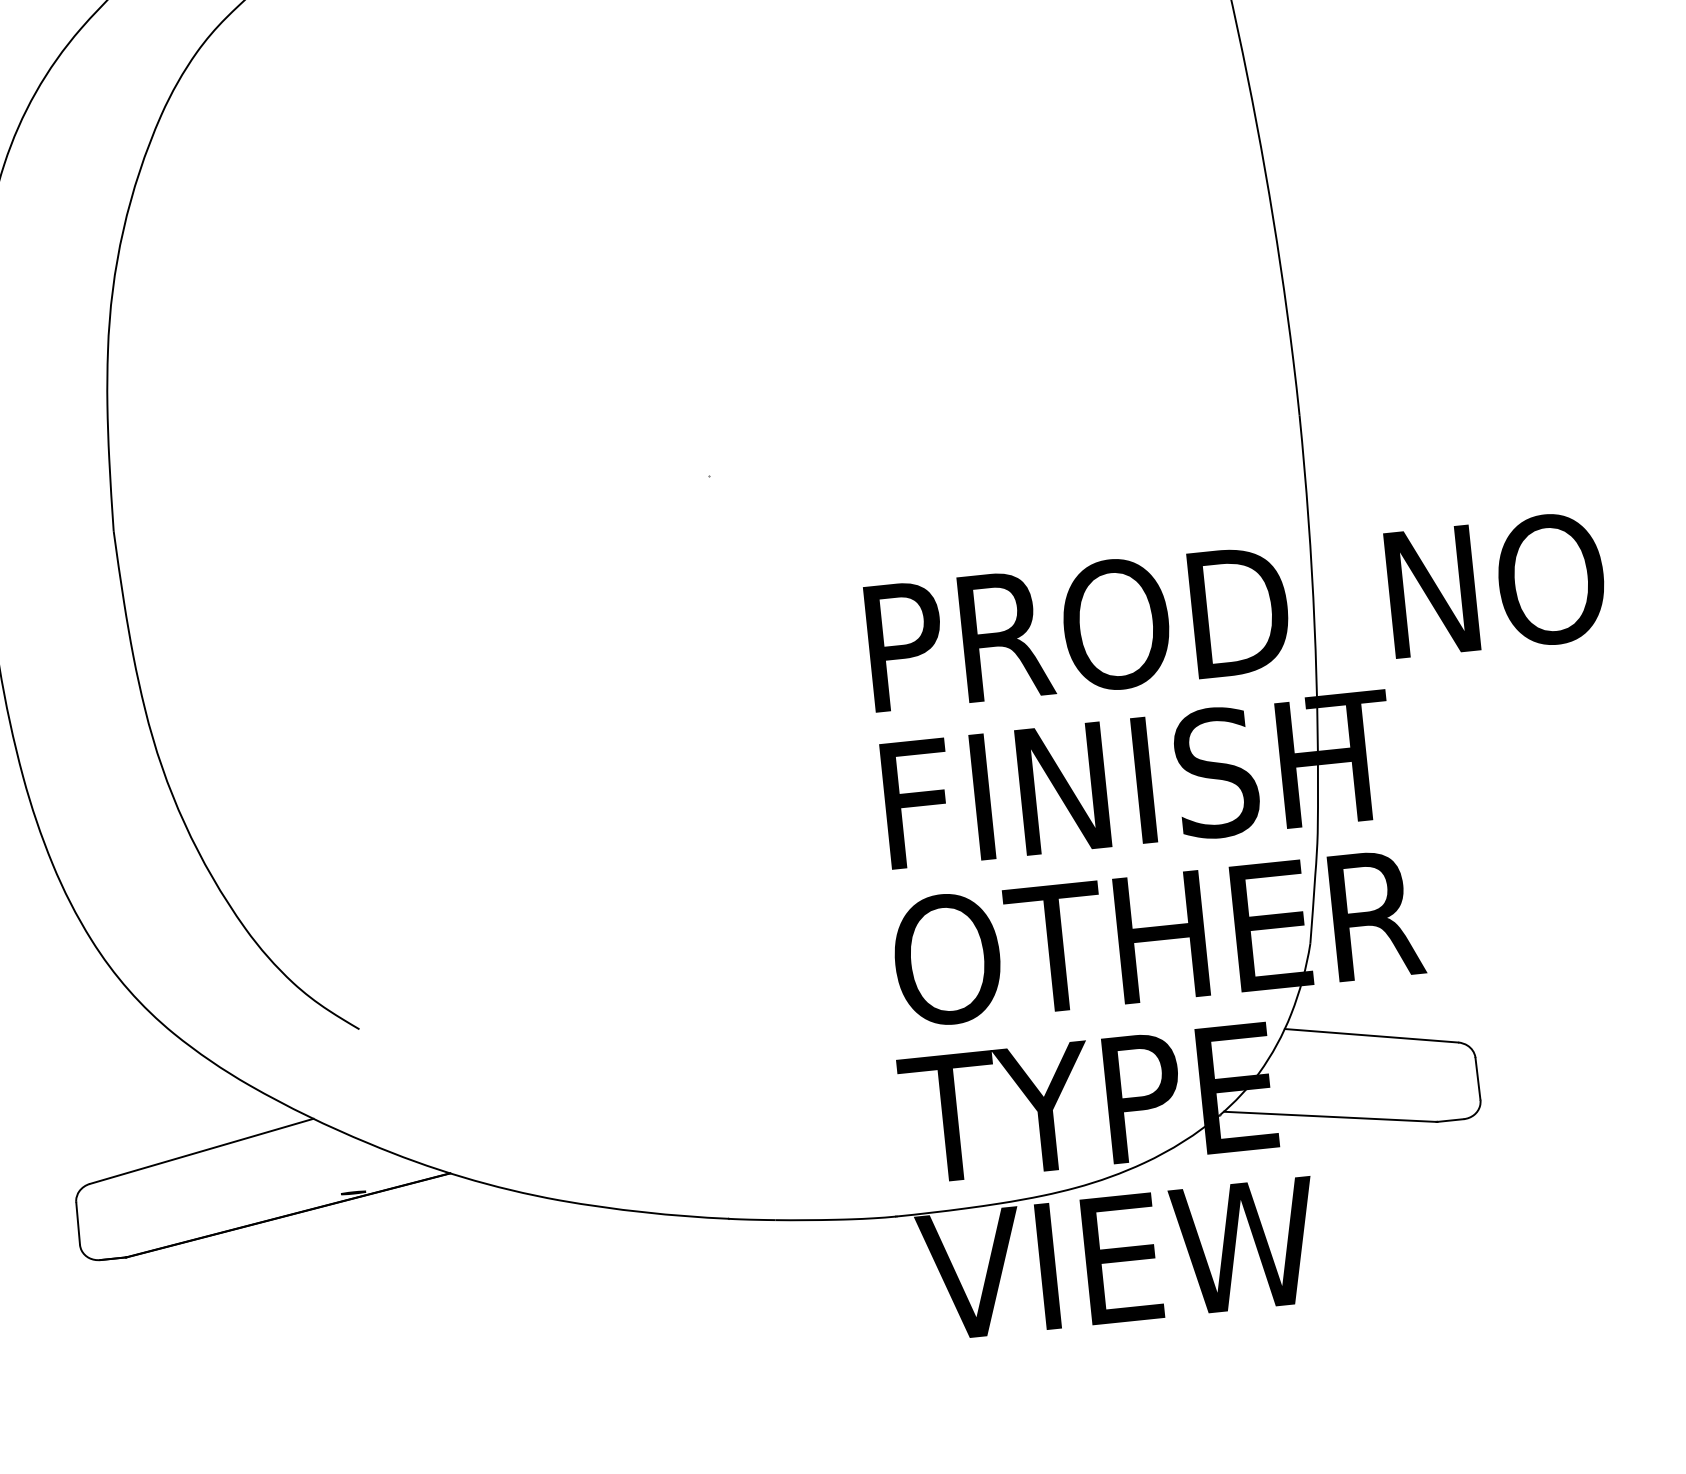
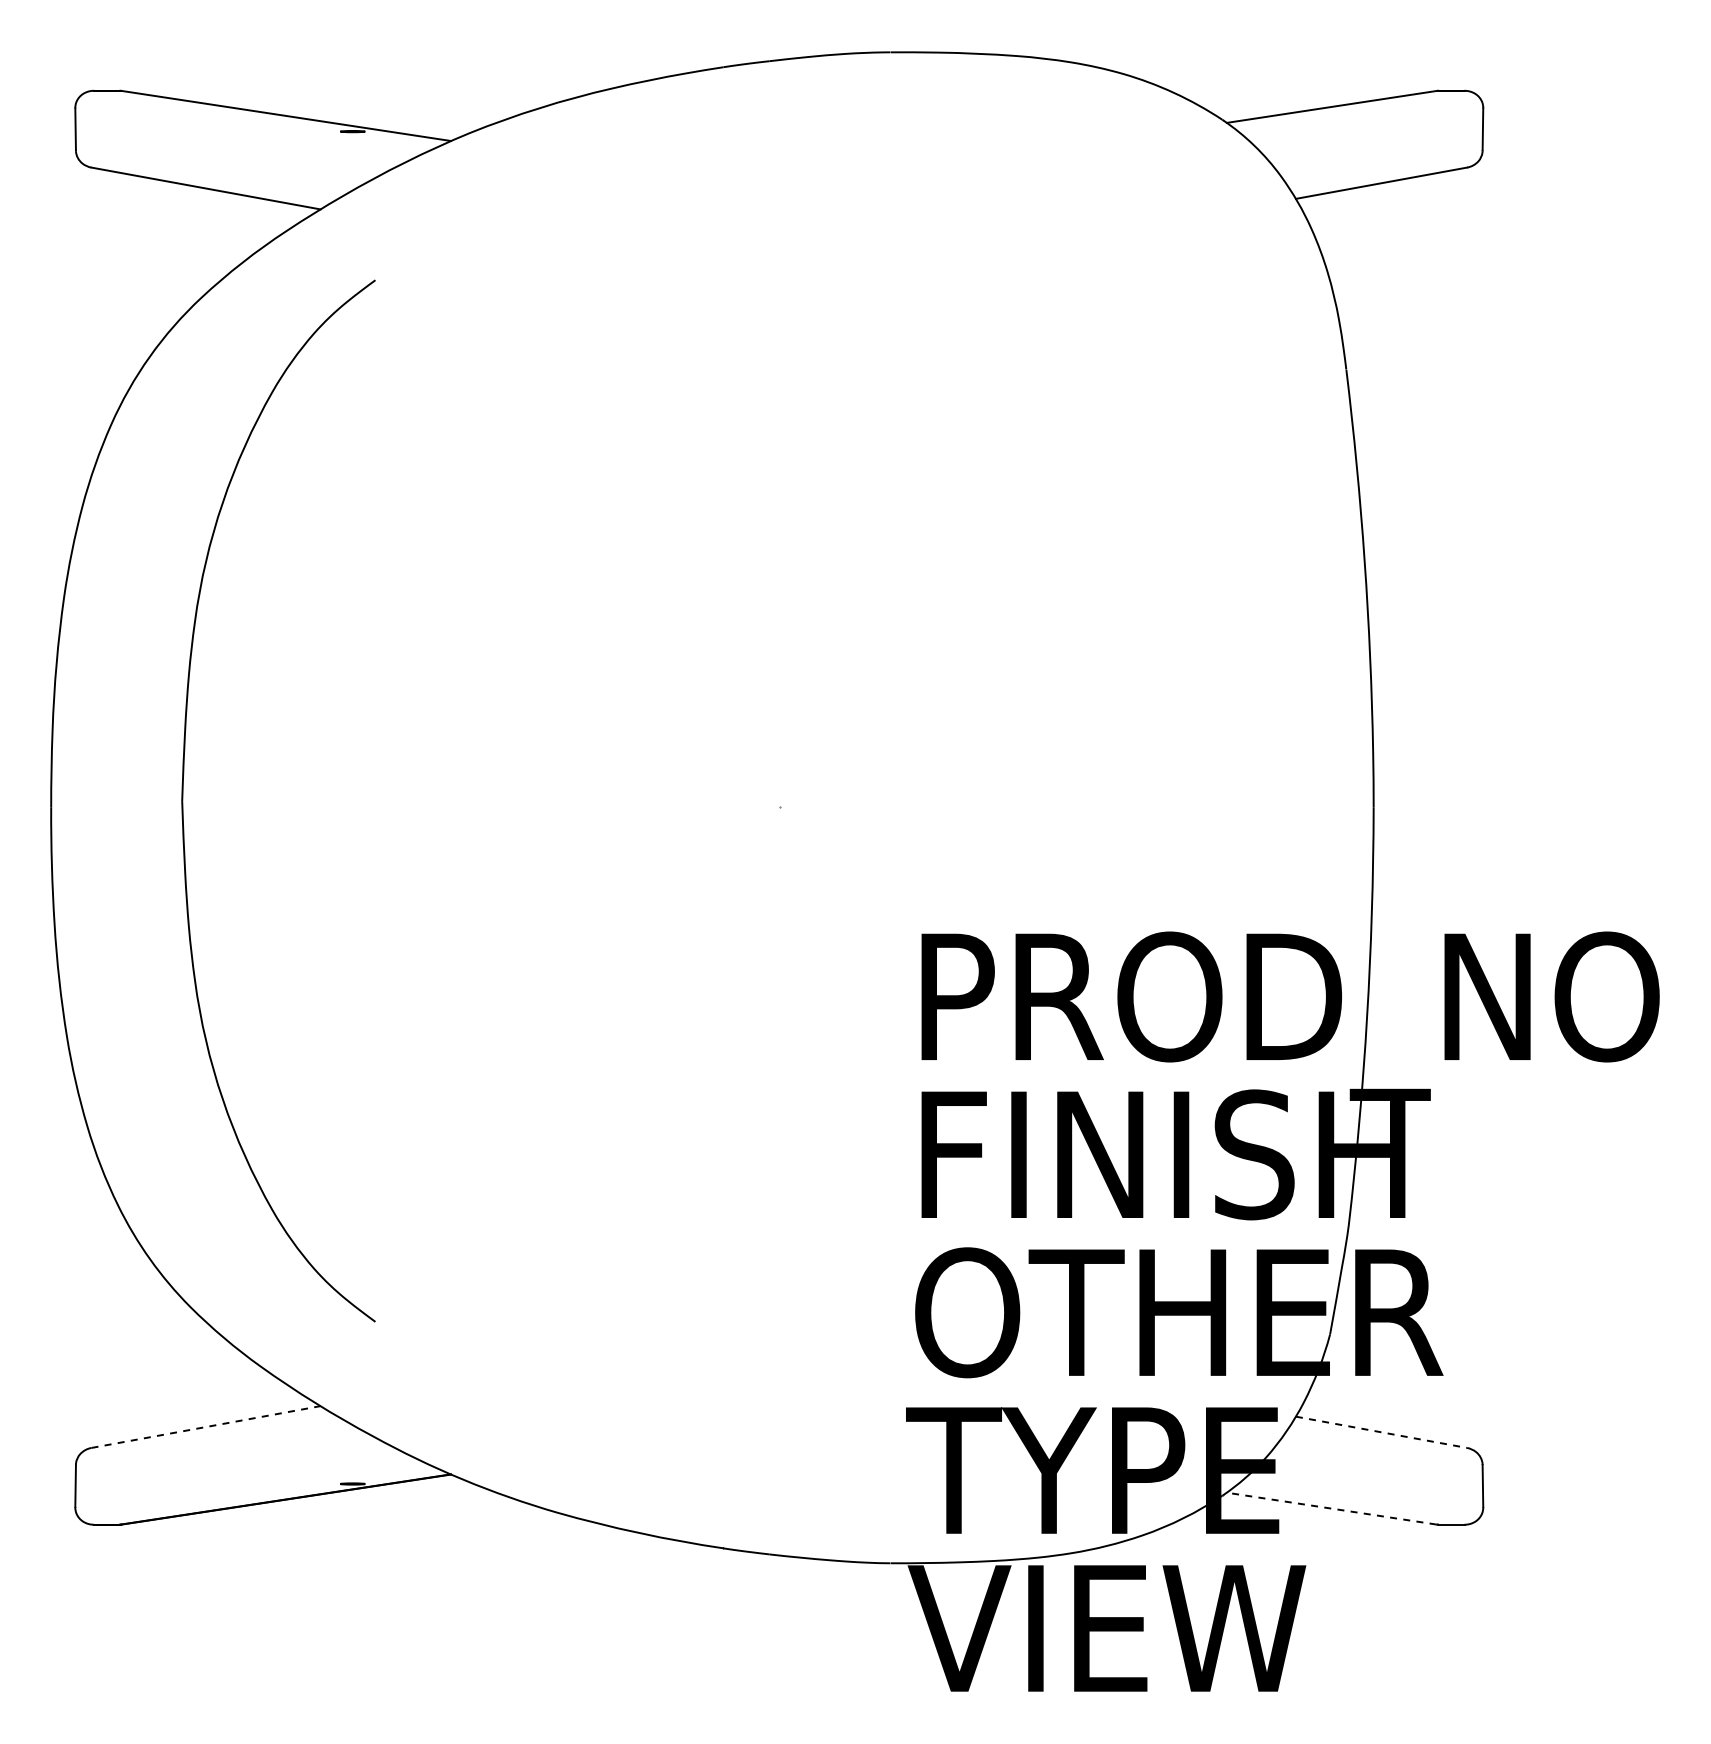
line: (1371, 1035) -> (1381, 1432), solid -> dashed
line: (1329, 1116) -> (1331, 1508), solid -> dashed
line: (202, 1150) -> (206, 1426), solid -> dashed

